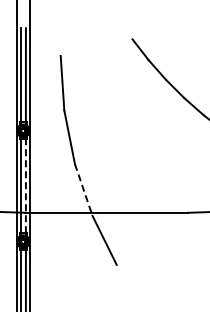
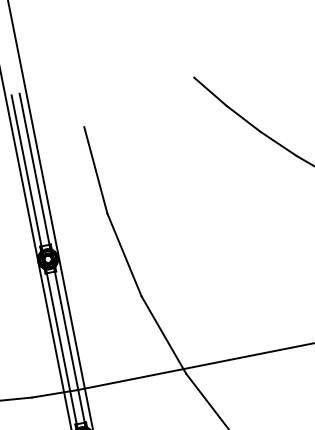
line: (25, 185) -> (68, 346), dashed -> solid
line: (83, 190) -> (163, 335), dashed -> solid

